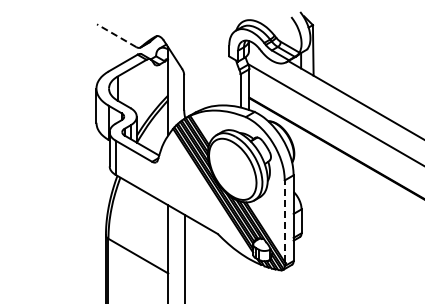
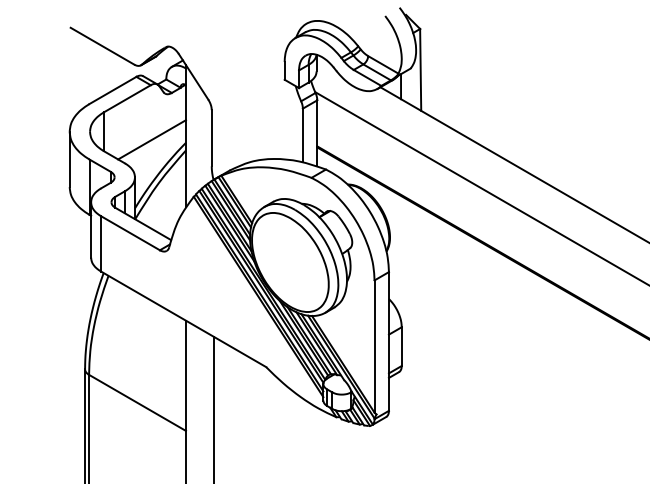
line: (116, 35) -> (102, 45), dashed -> solid
line: (147, 93) -> (152, 139), added
line: (284, 221) -> (374, 346), dashed -> solid

